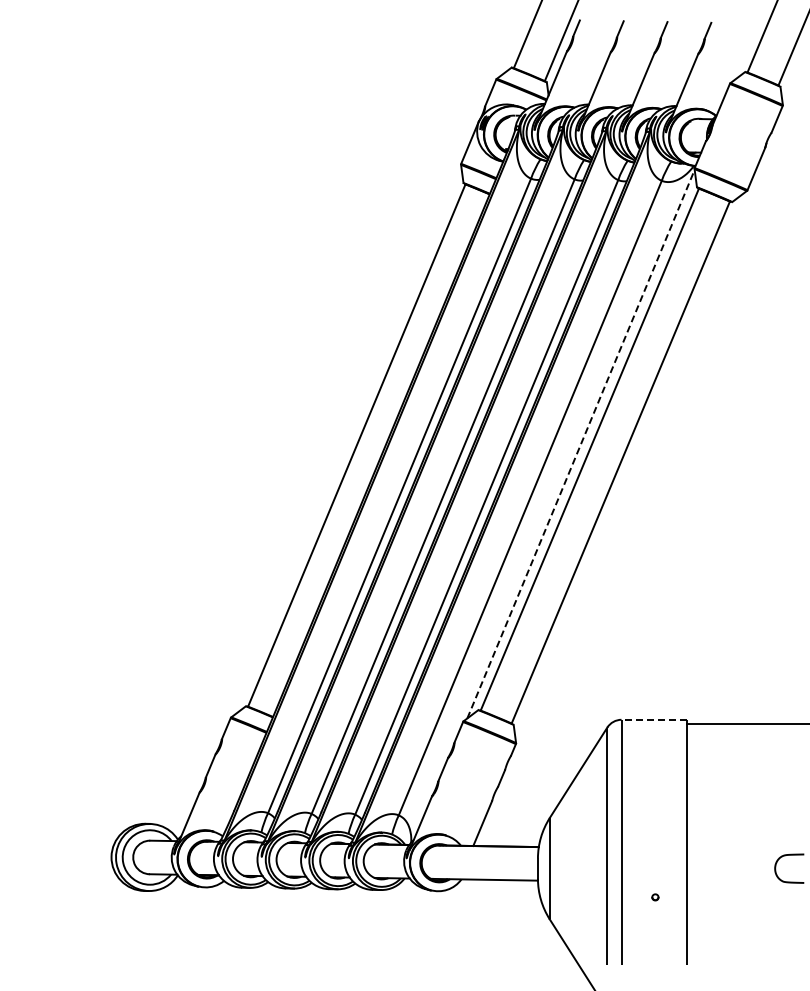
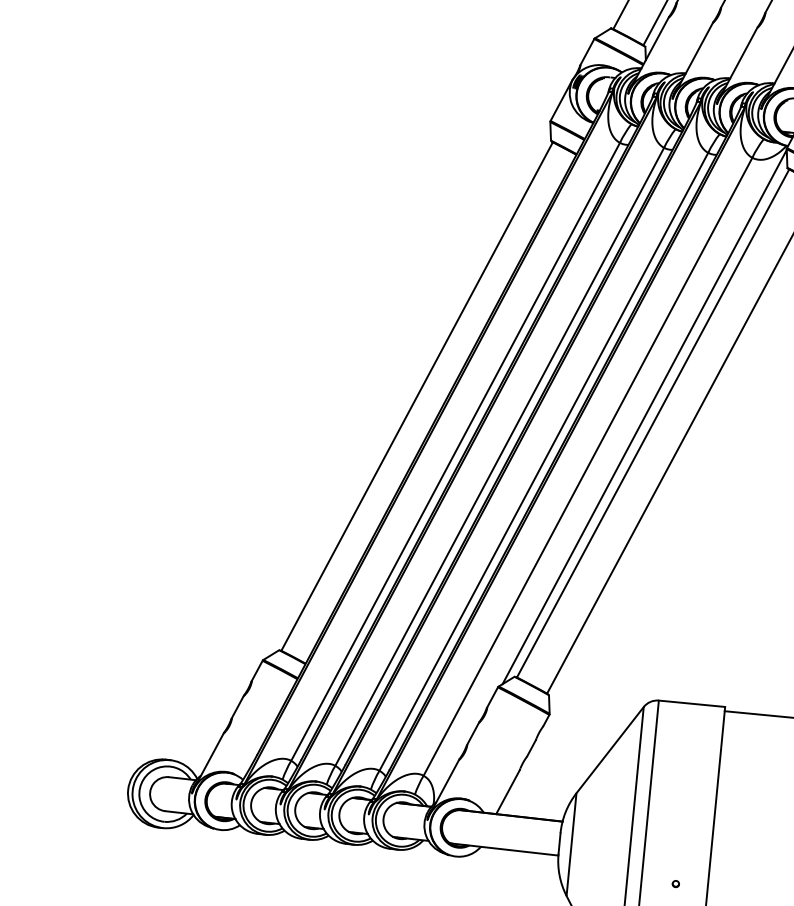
line: (581, 444) -> (645, 417), dashed -> solid
line: (654, 719) -> (692, 703), dashed -> solid

